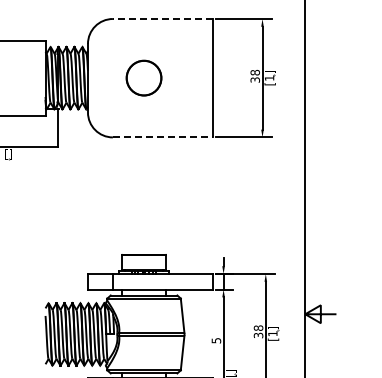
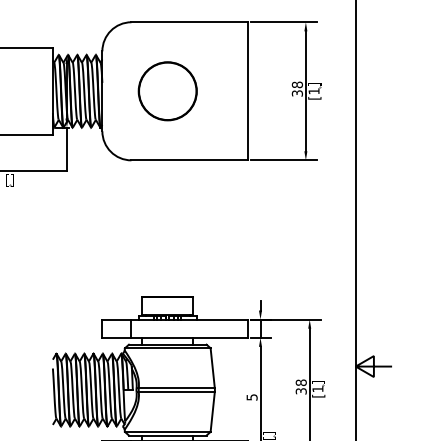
line: (162, 19) -> (189, 22), dashed -> solid
circle: (143, 77) -> (167, 90), size x1.43
line: (162, 137) -> (189, 160), dashed -> solid

